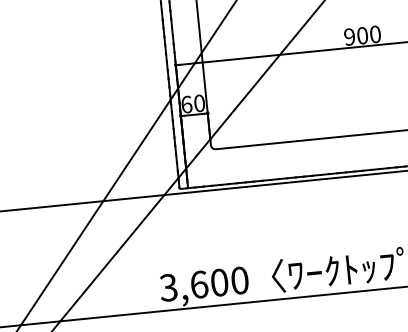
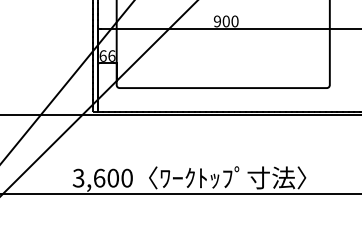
text: (198, 102) -> (111, 55), 60 -> 66

